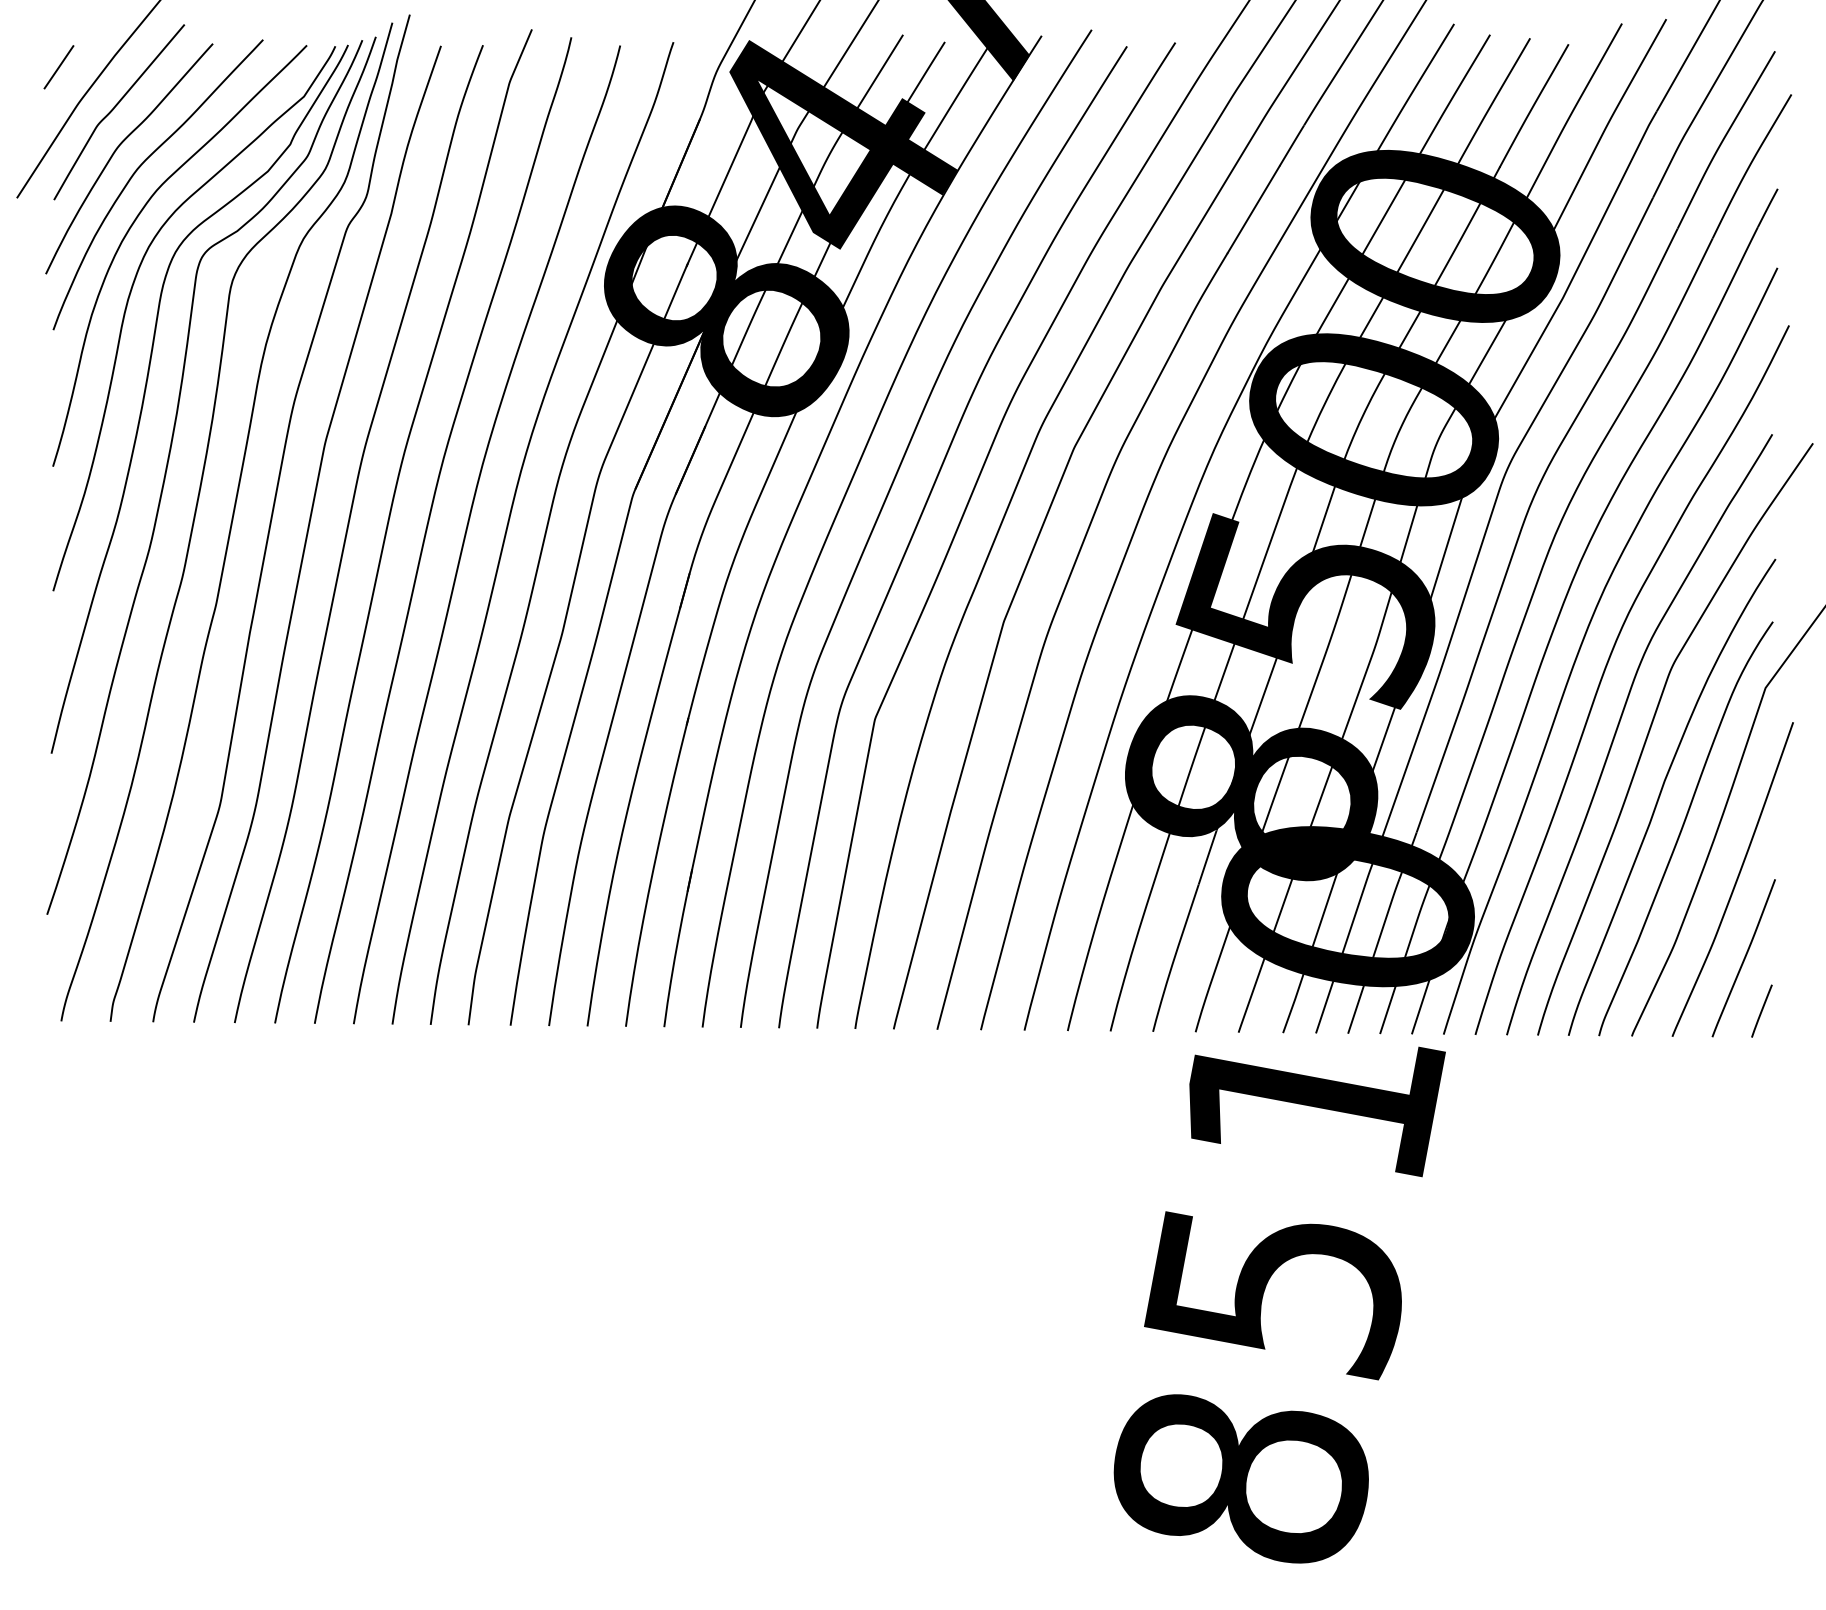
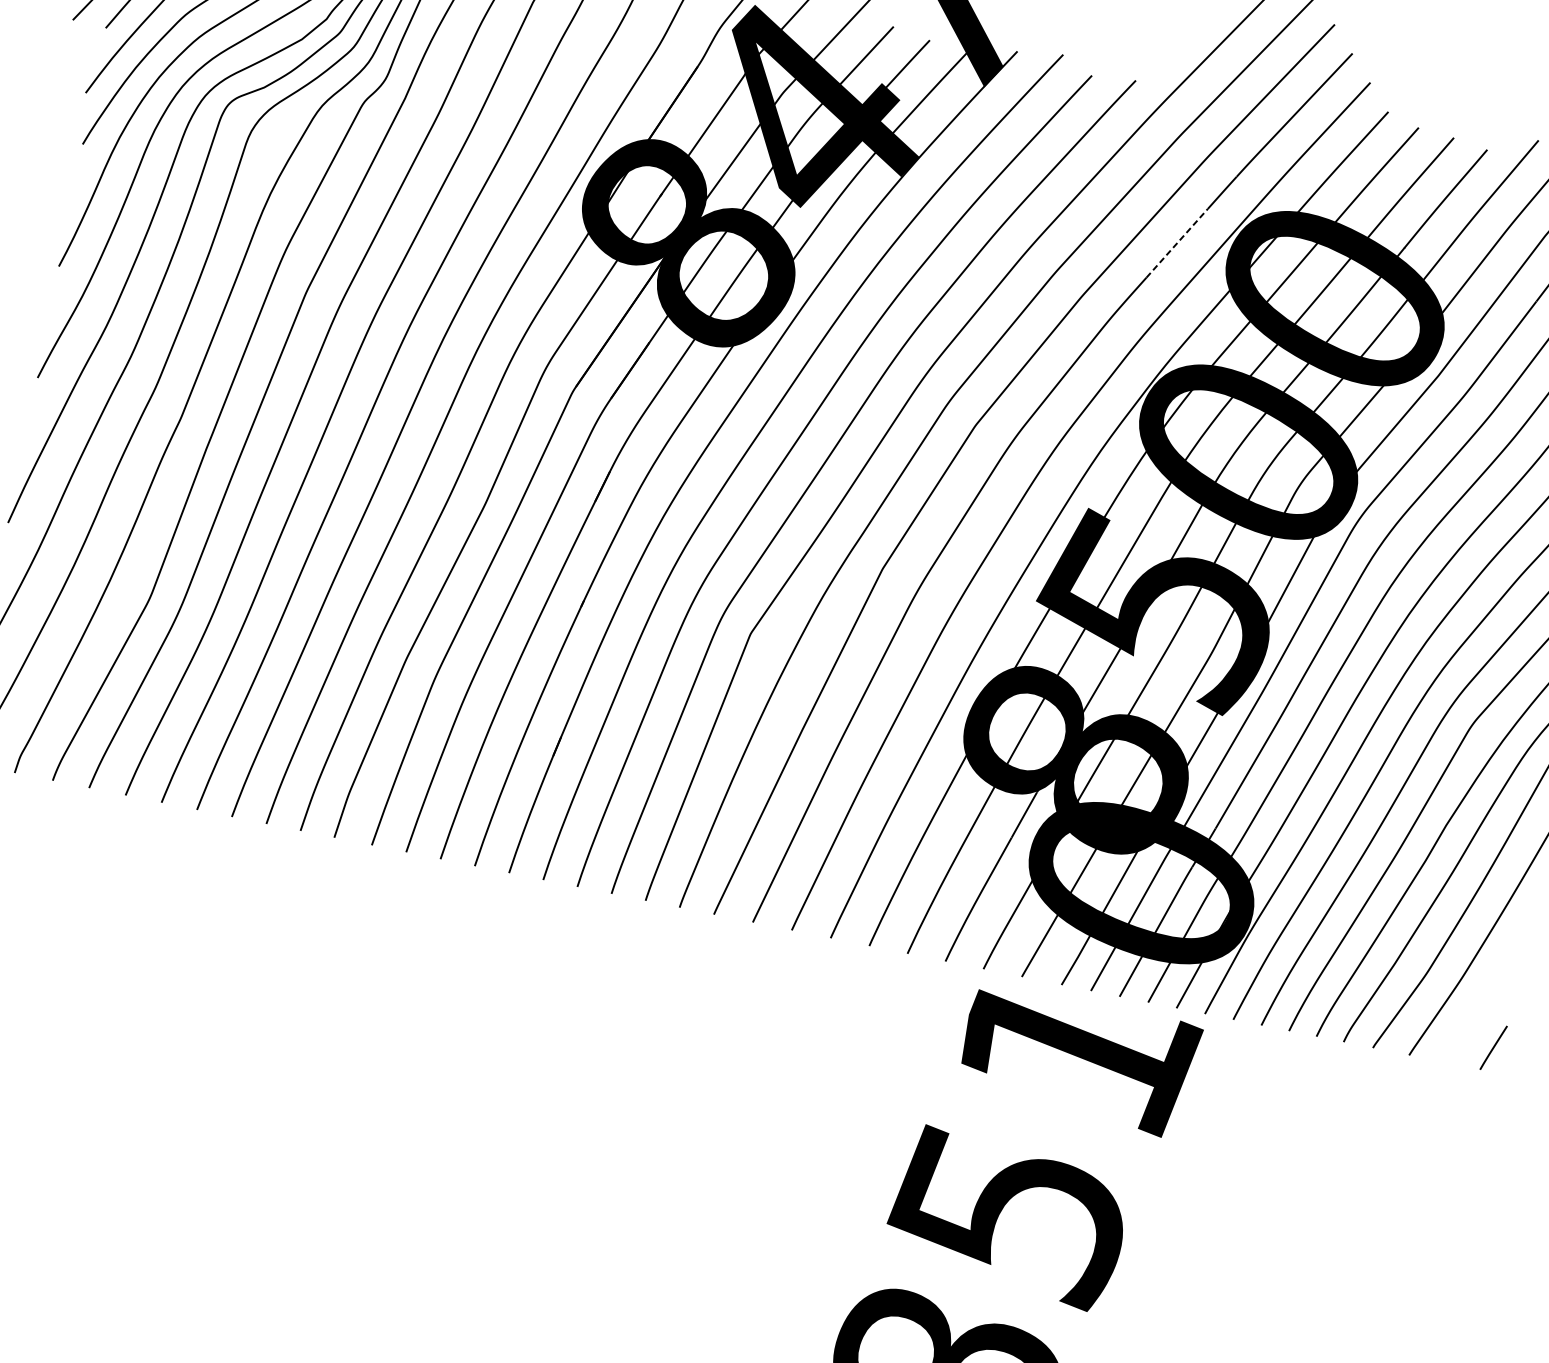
line: (1253, 209) -> (1176, 243), solid -> dashed
curve: (1743, 958) -> (1486, 997), removed

